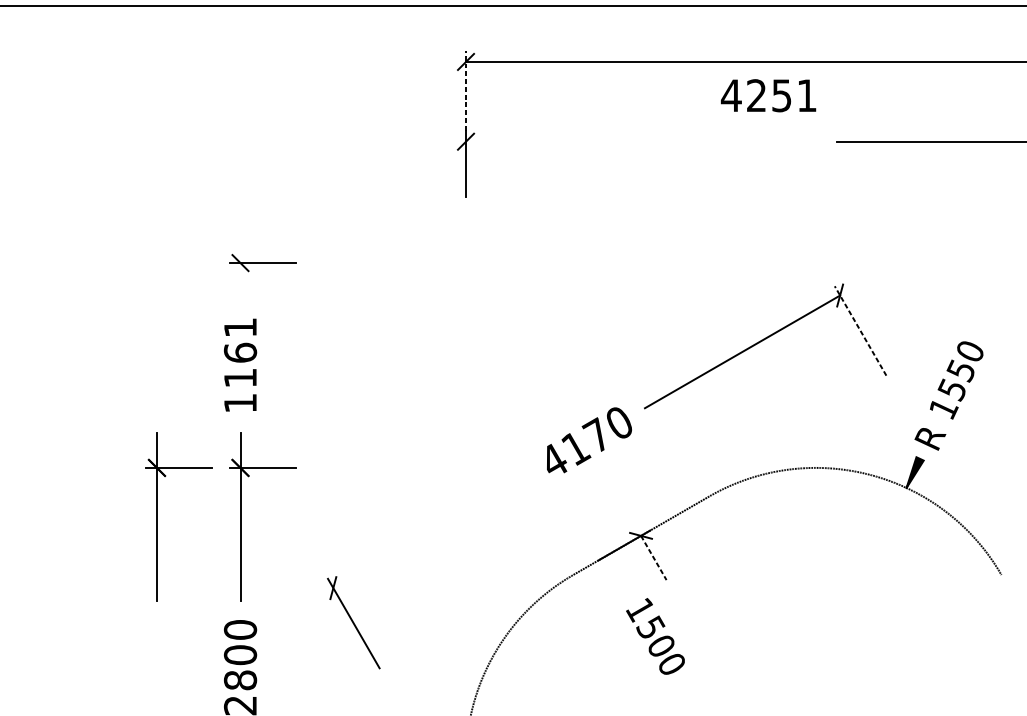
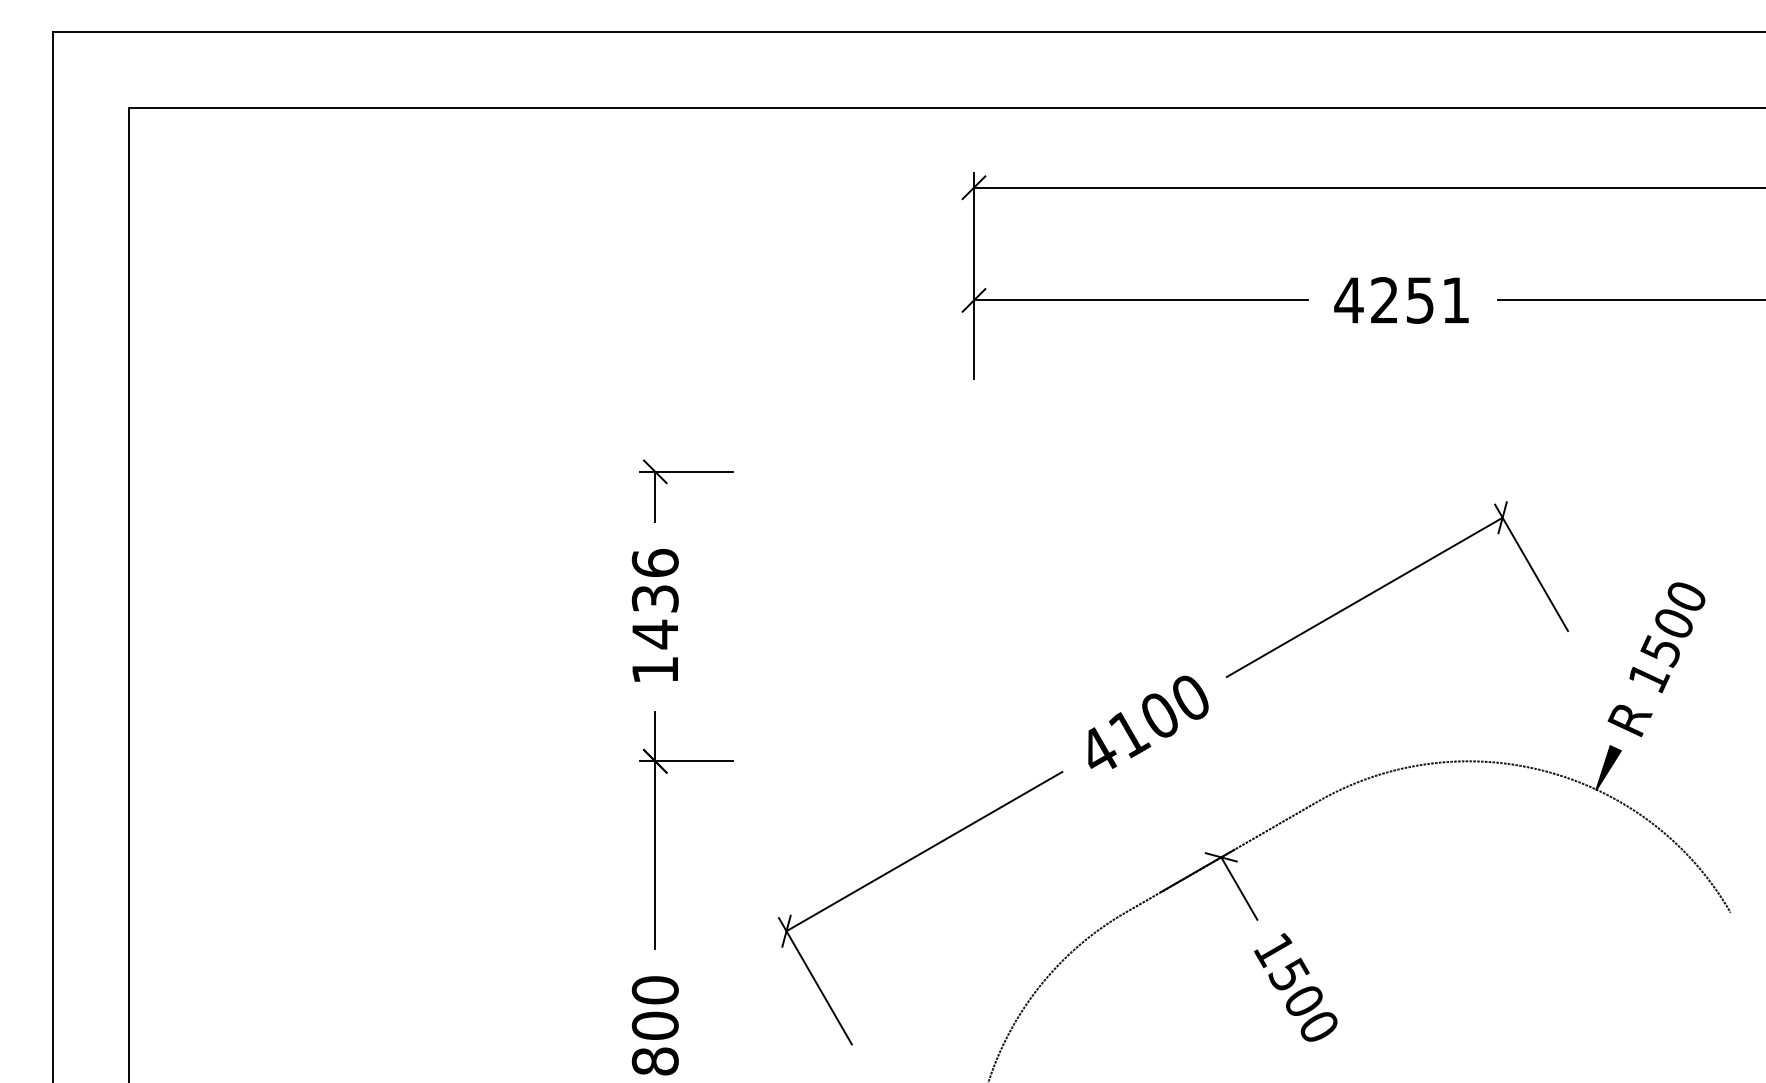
line: (465, 90) -> (973, 228), dashed -> solid
text: (768, 95) -> (1401, 300), moved
line: (583, 141) -> (1140, 300), added
line: (240, 280) -> (655, 496), added
line: (860, 330) -> (1531, 567), dashed -> solid
text: (239, 352) -> (654, 598), 1161 -> 1436
text: (960, 371) -> (1672, 624), 1550 -> 1500
text: (595, 434) -> (1157, 713), 4170 -> 4100
part: (157, 516) -> (537, 830), removed
line: (430, 531) -> (924, 851), added
line: (653, 558) -> (1239, 889), dashed -> solid
text: (655, 636) -> (1295, 987), moved

